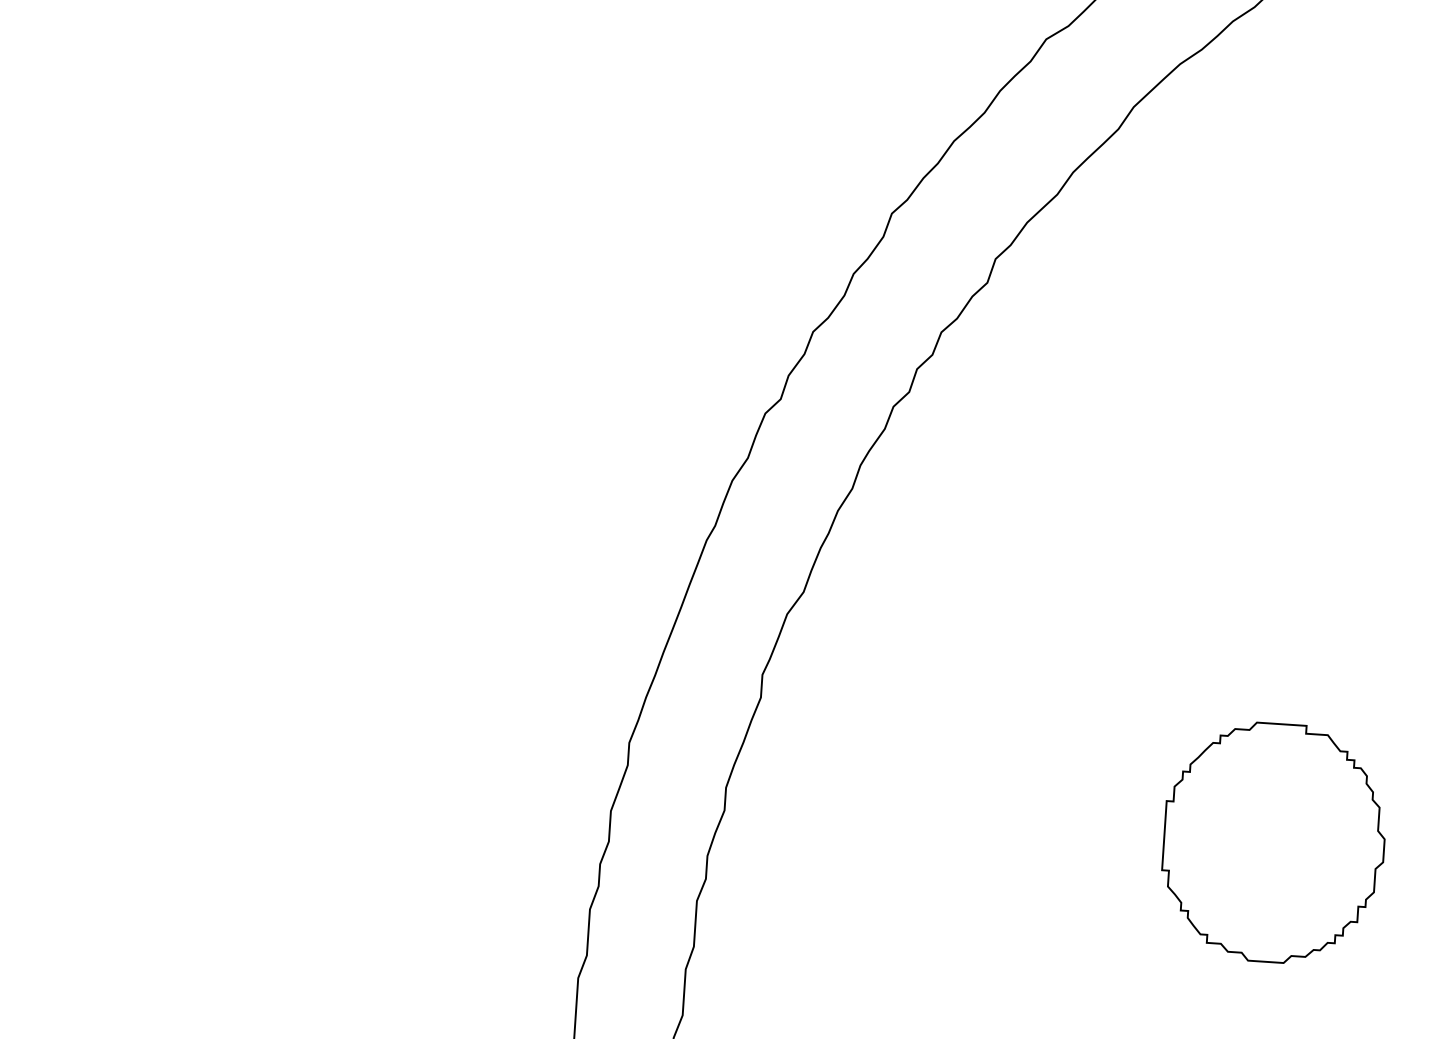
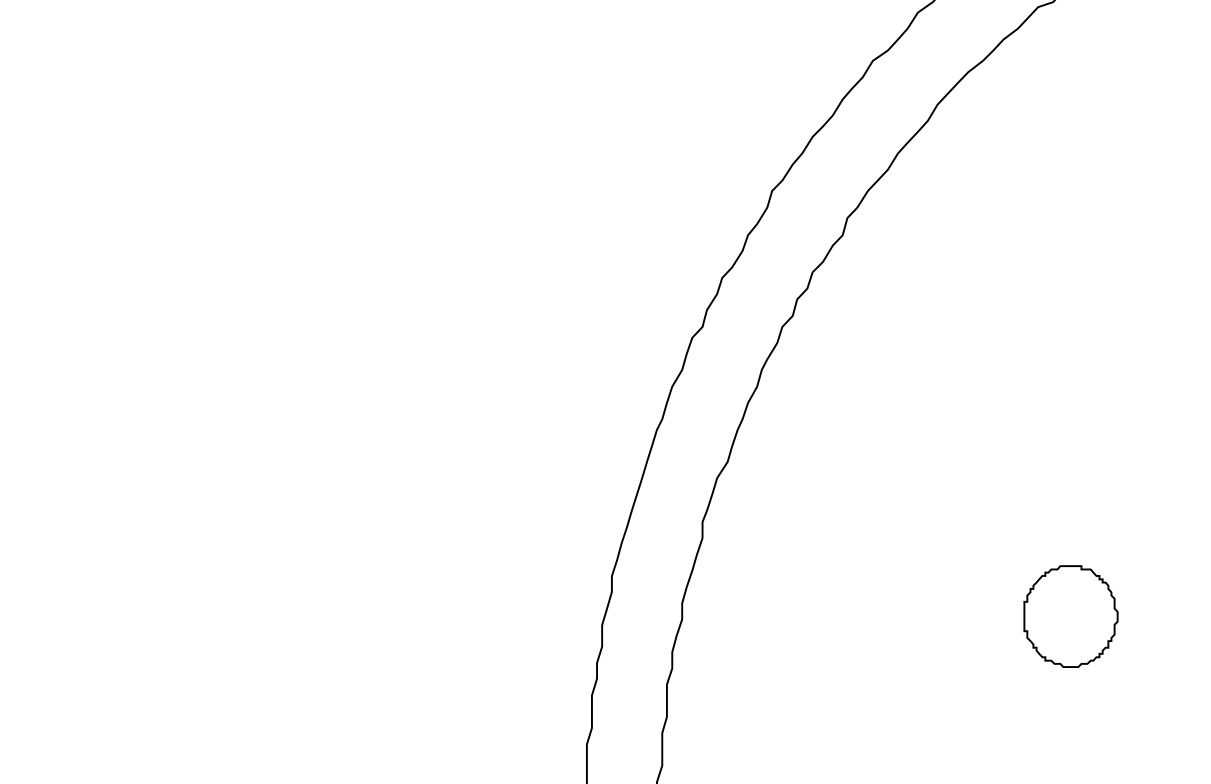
part: (1273, 842) -> (1070, 616), size x0.6

